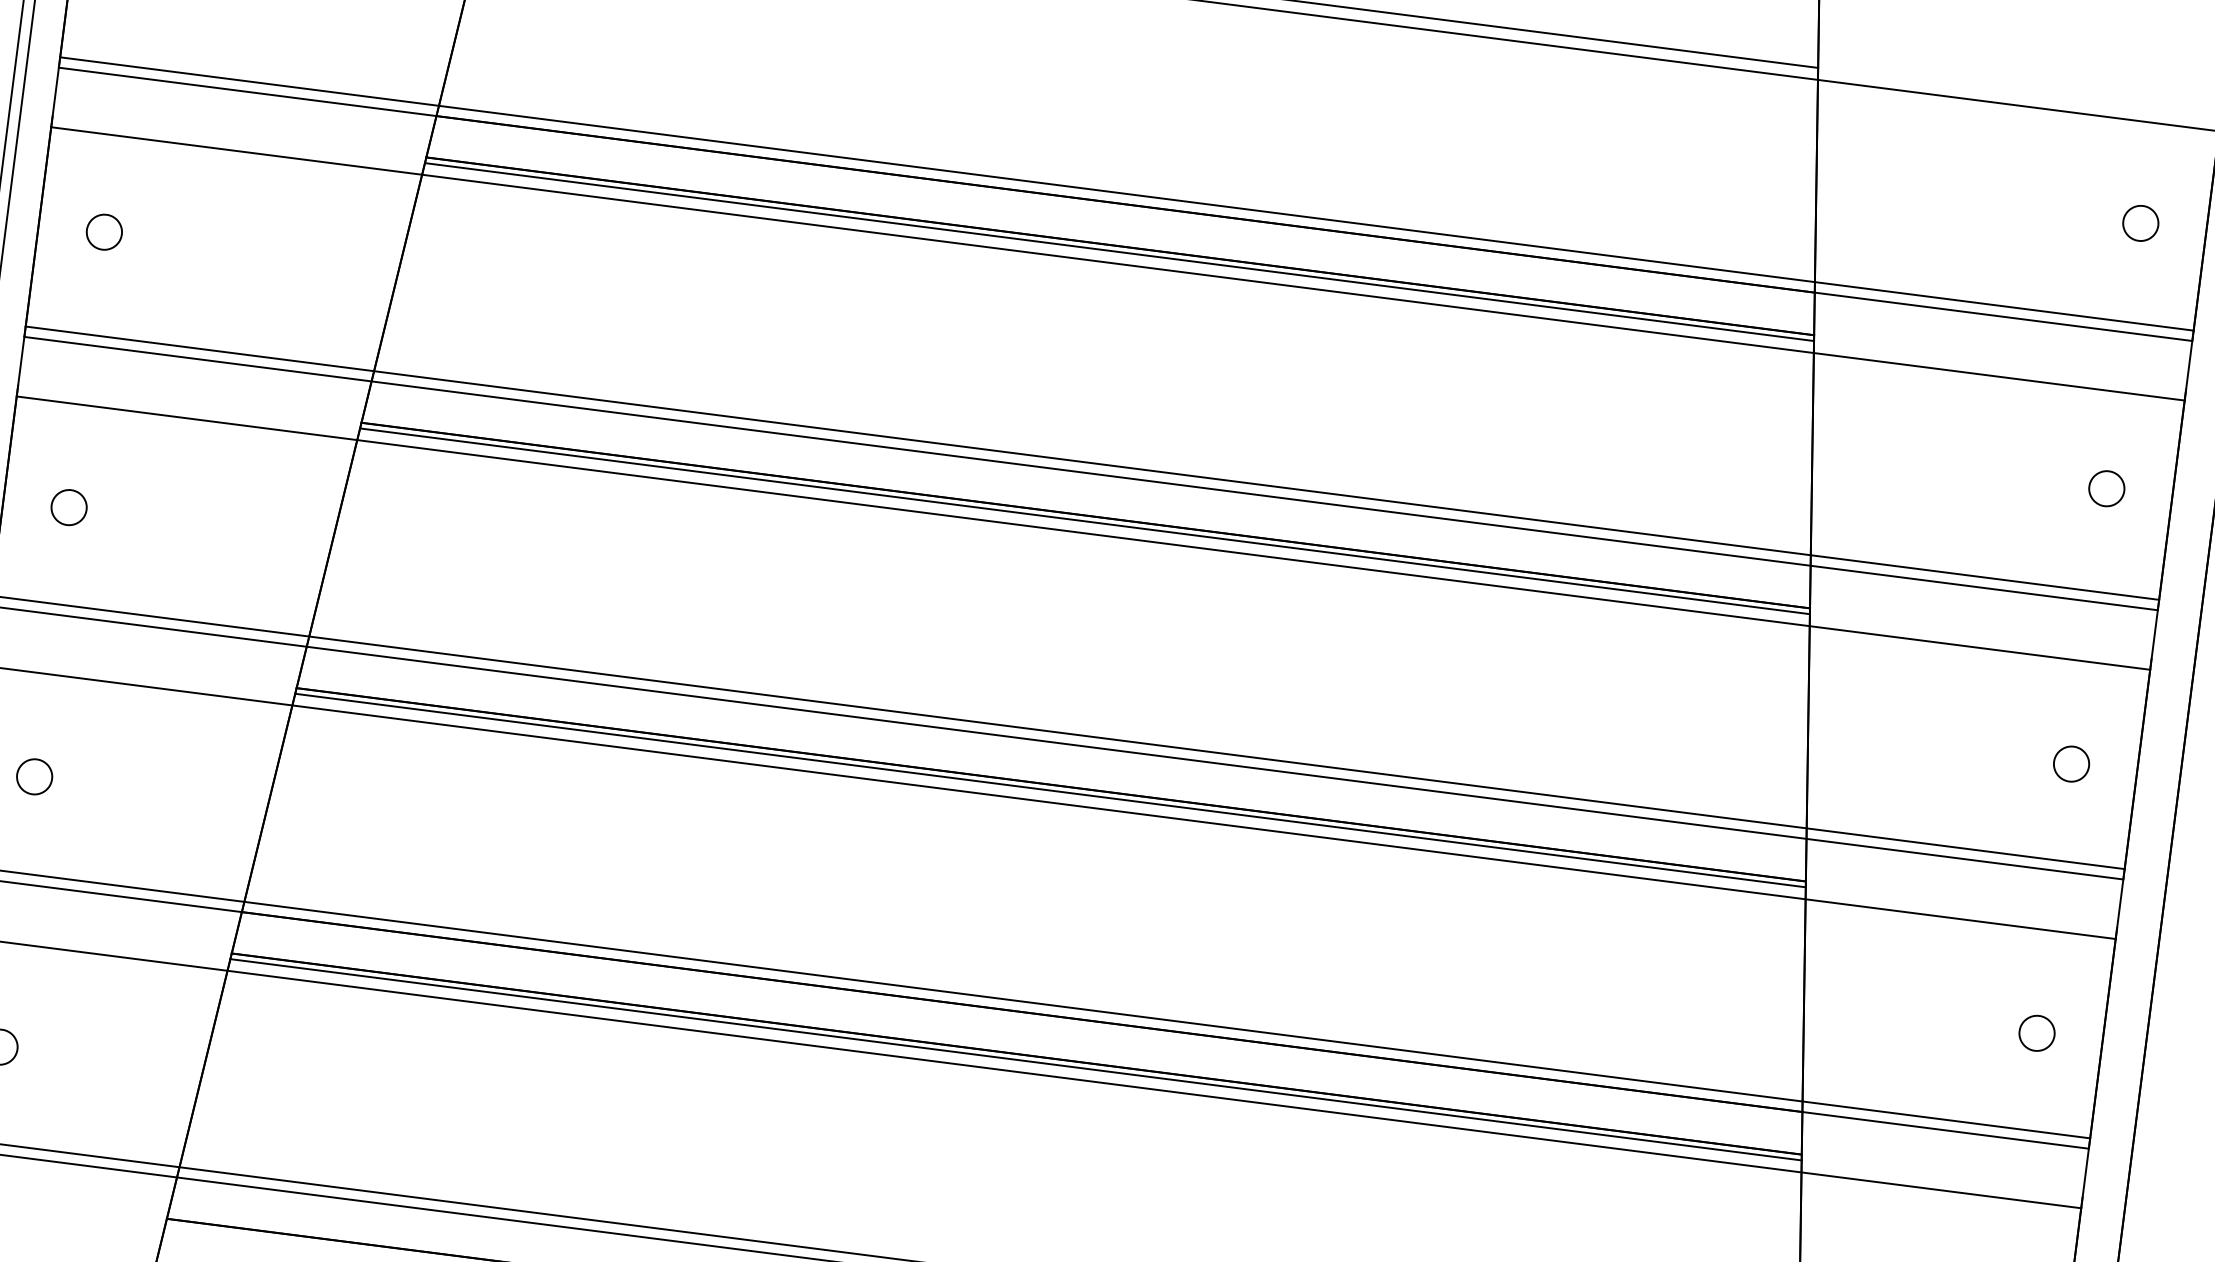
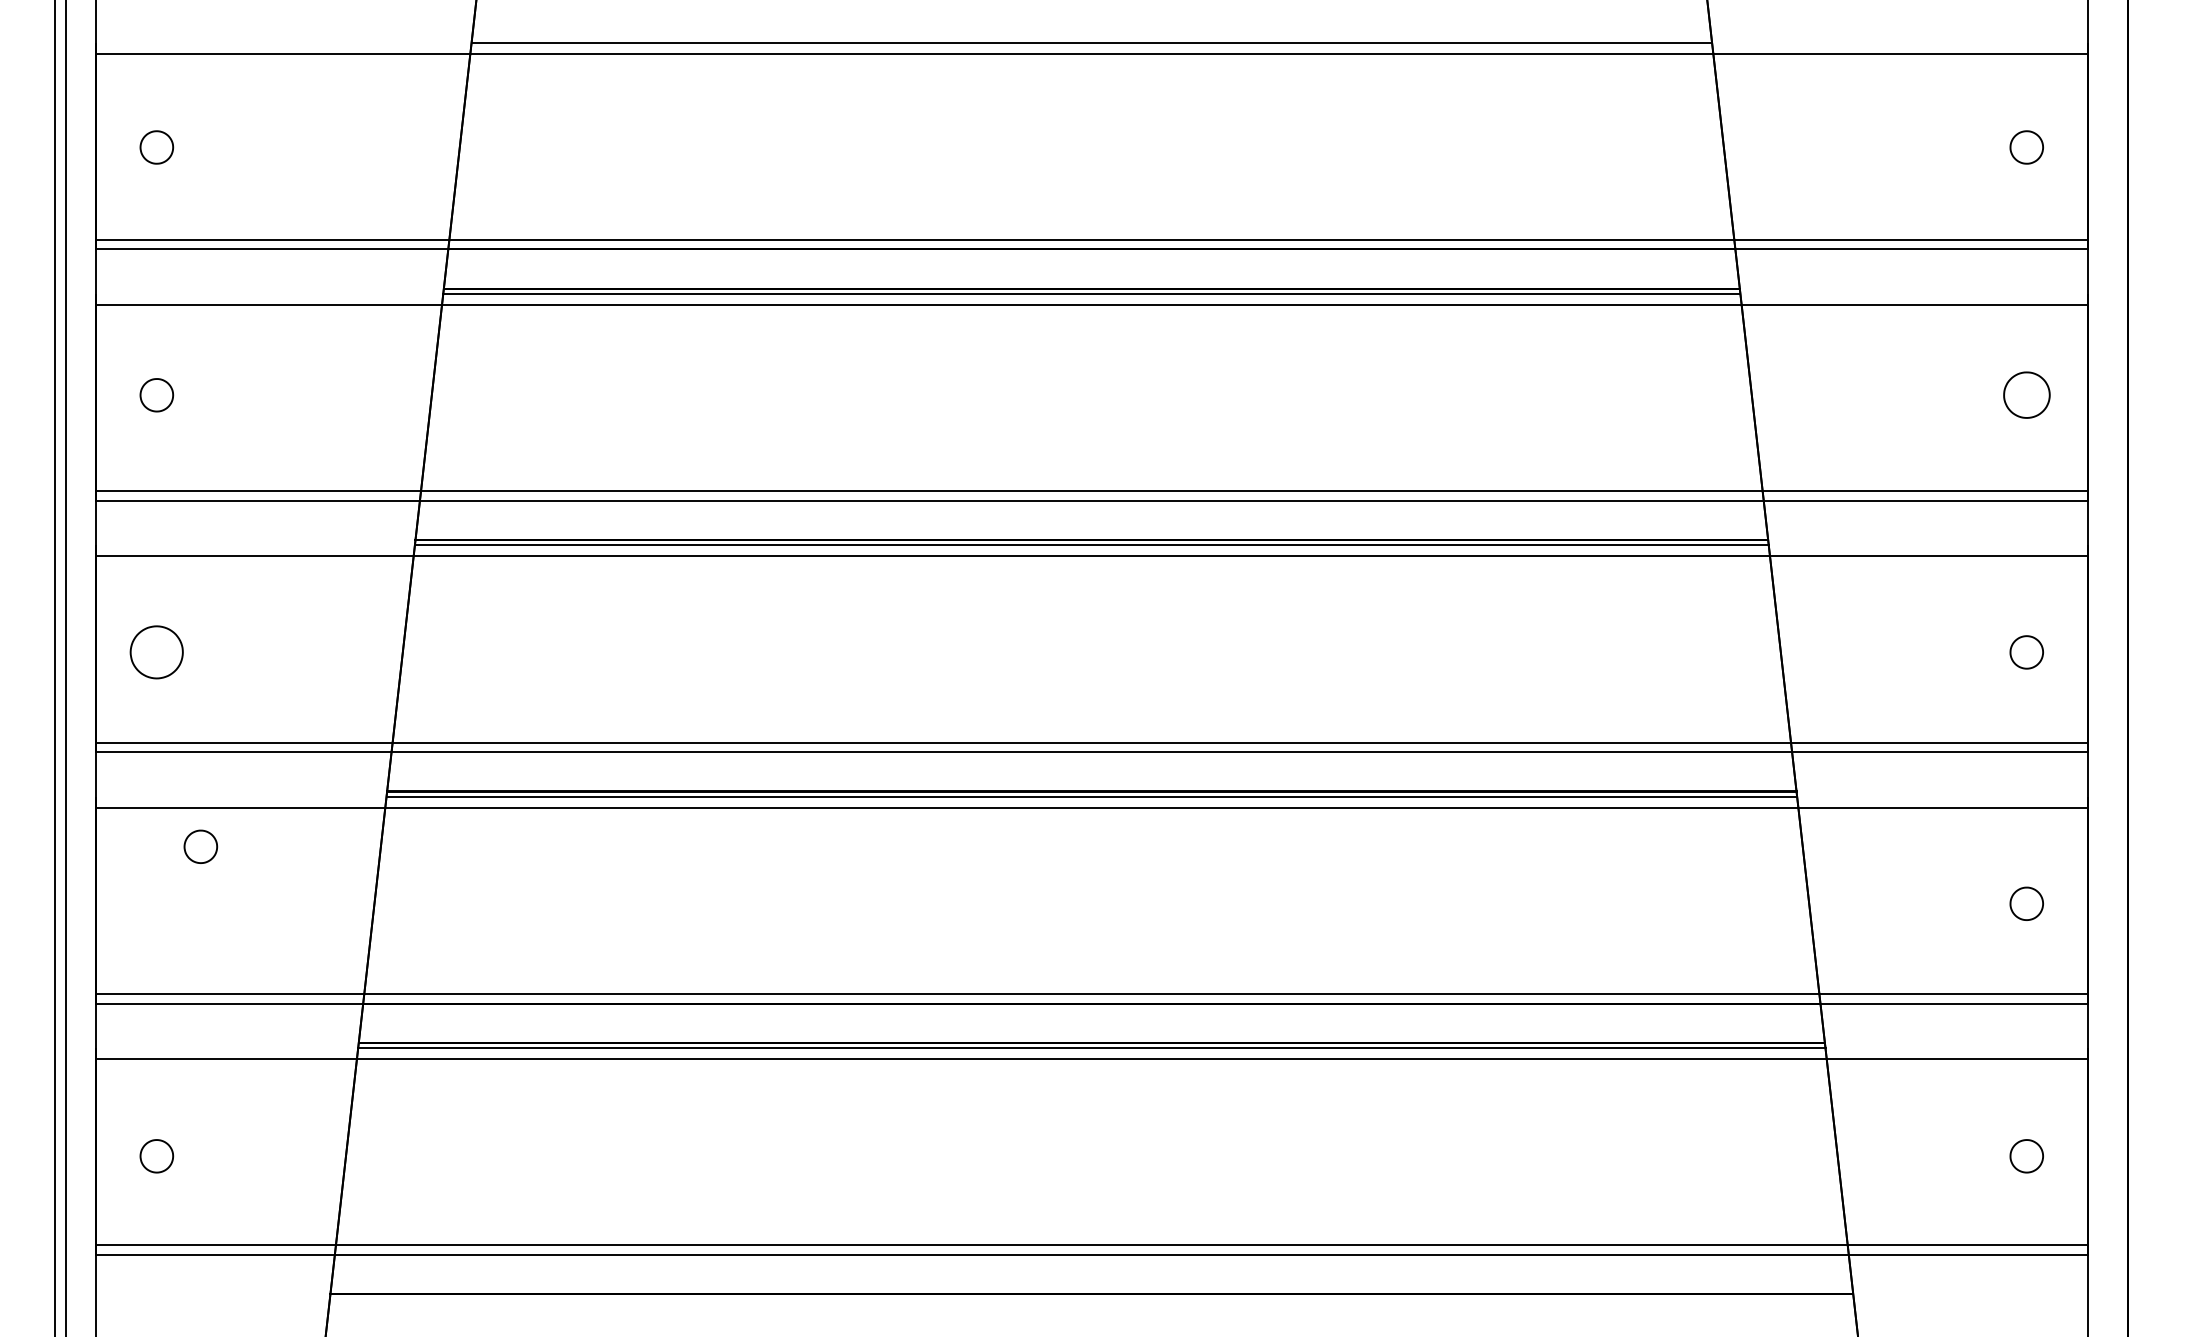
part: (2106, 488) -> (2026, 395), size x1.4
part: (68, 507) -> (156, 652), size x1.6
part: (34, 776) -> (200, 846), moved

